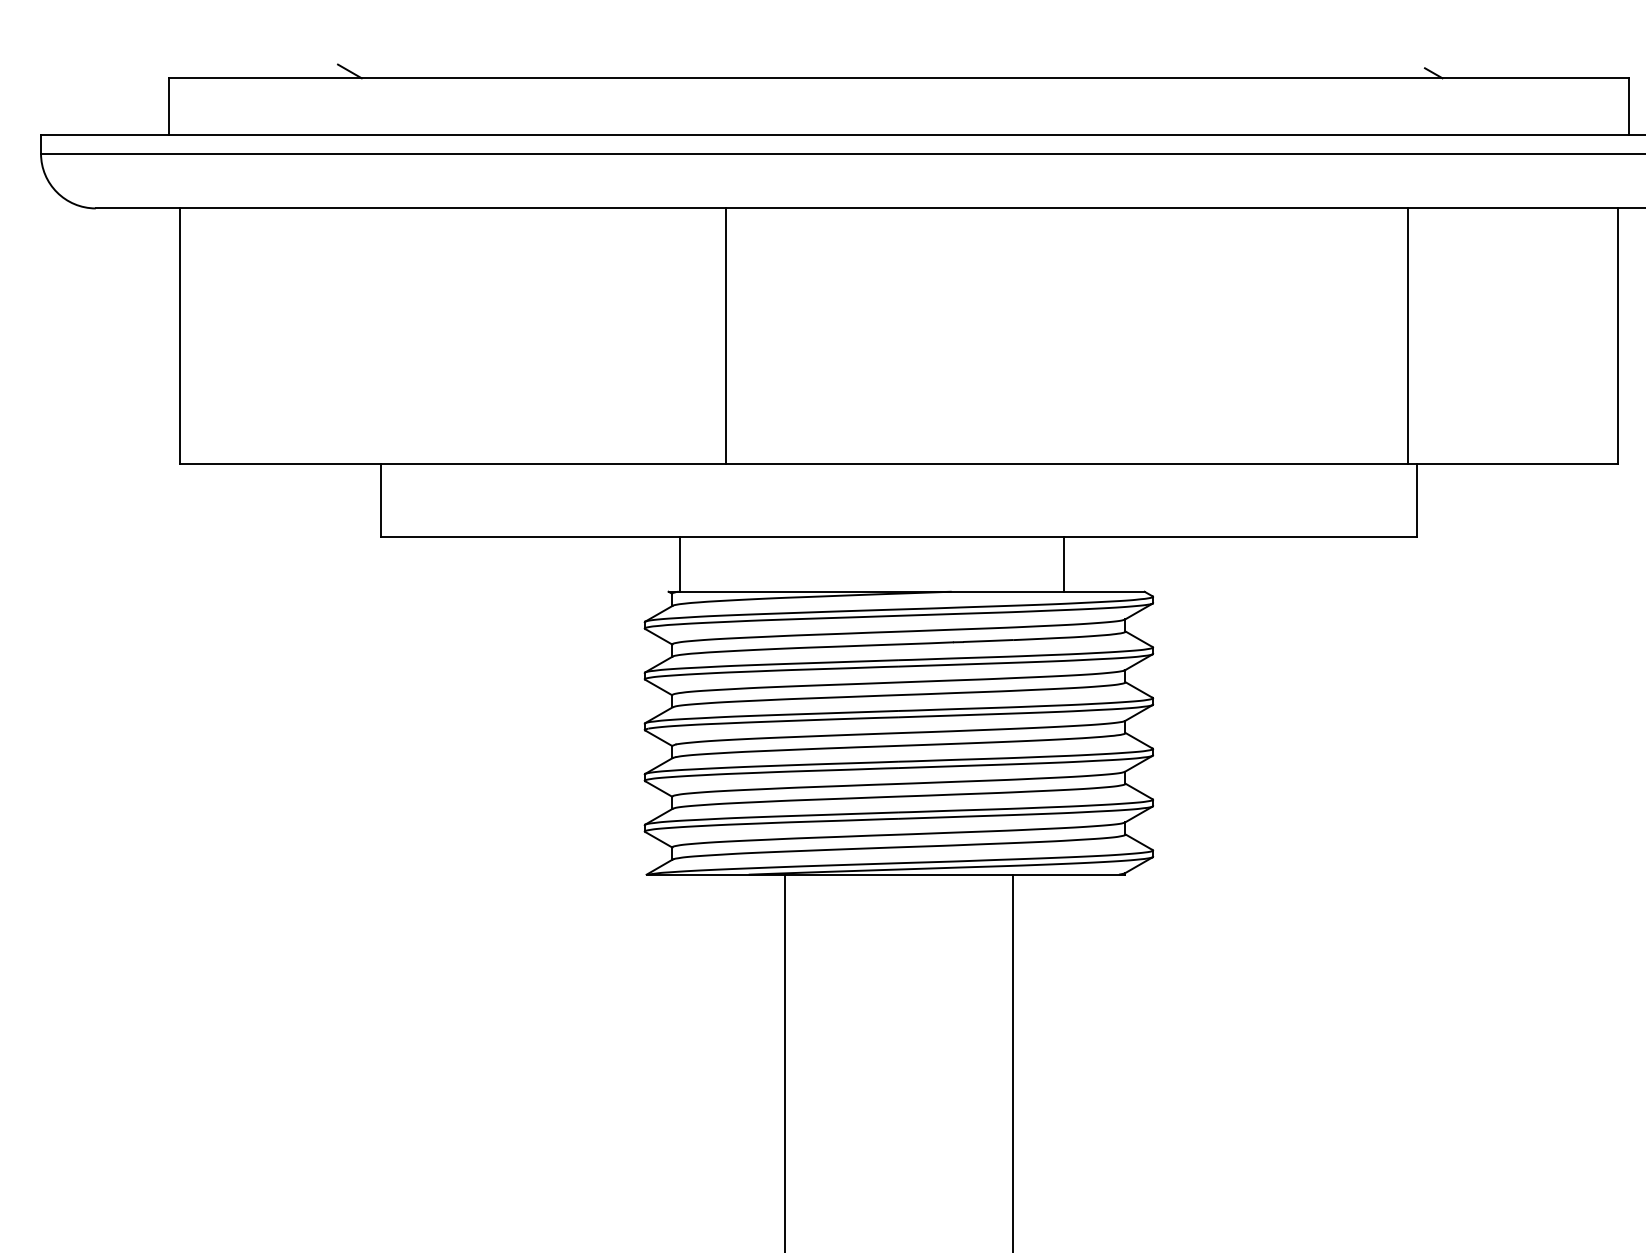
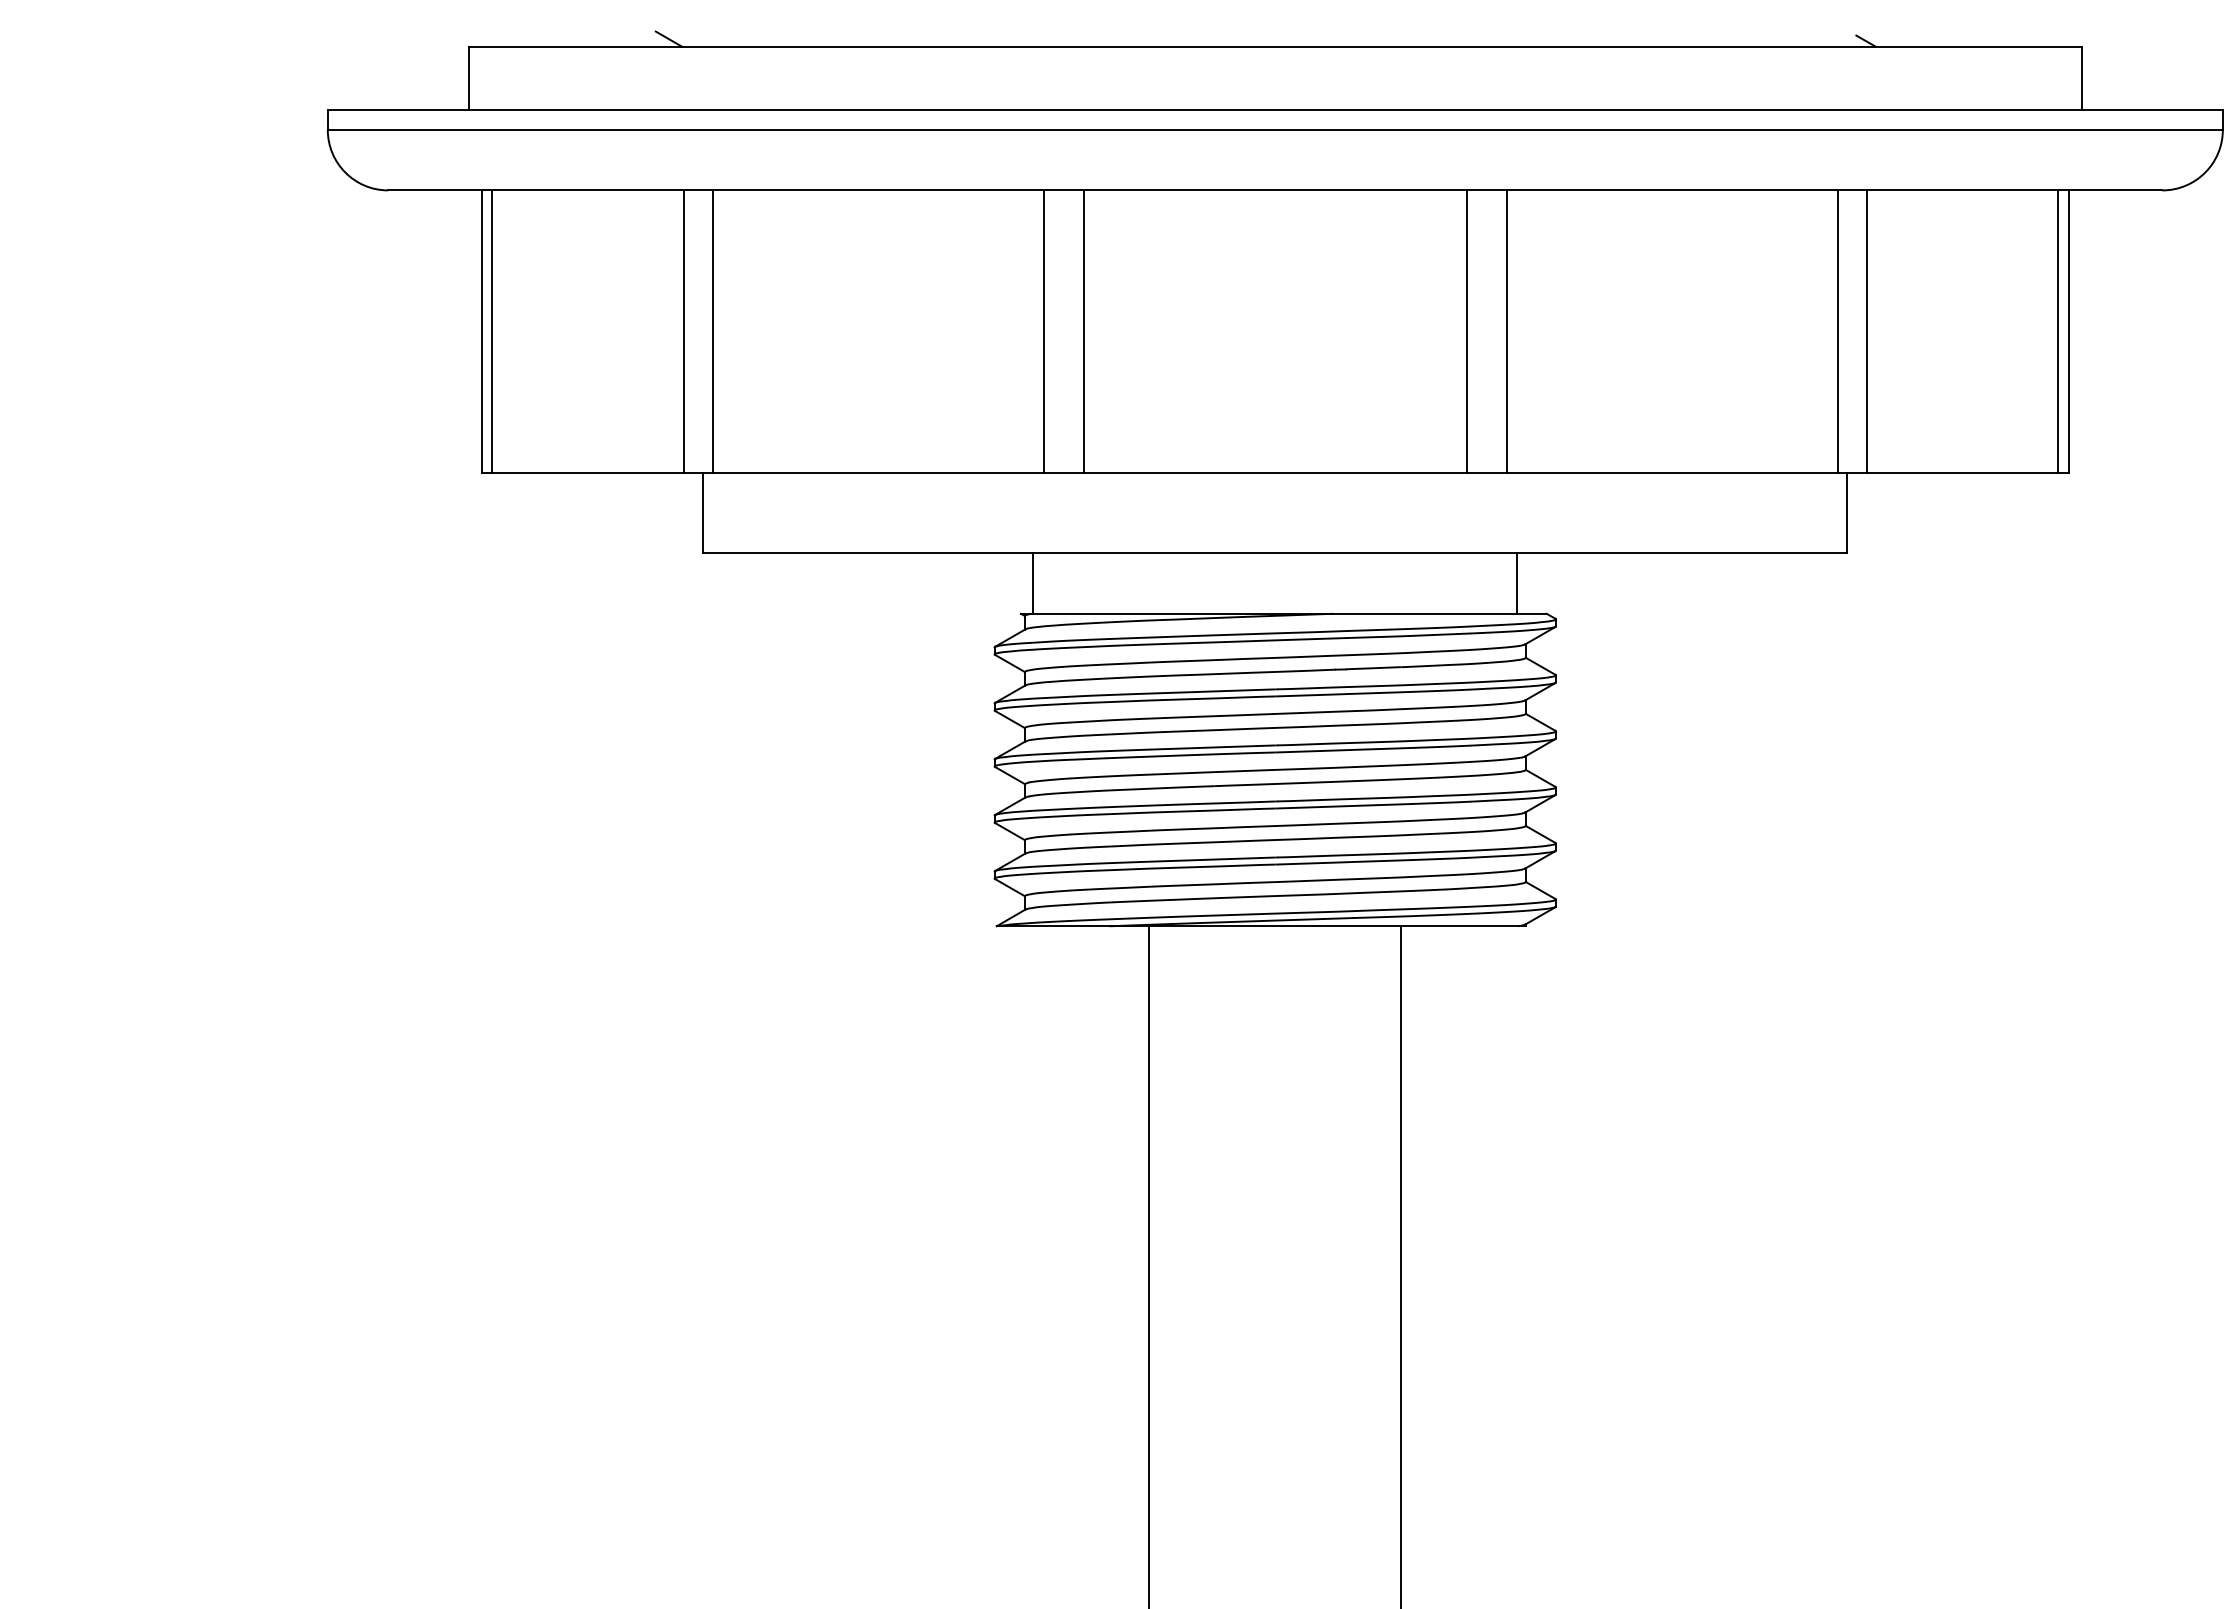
line: (190, 336) -> (492, 331), added
line: (363, 336) -> (683, 331), added
line: (389, 336) -> (712, 331), added
line: (689, 336) -> (1044, 331), added
line: (1072, 336) -> (1466, 331), added
line: (1108, 336) -> (1506, 331), added
line: (1435, 336) -> (1867, 331), added
line: (1608, 336) -> (2058, 331), added
line: (1063, 564) -> (1517, 583), moved

